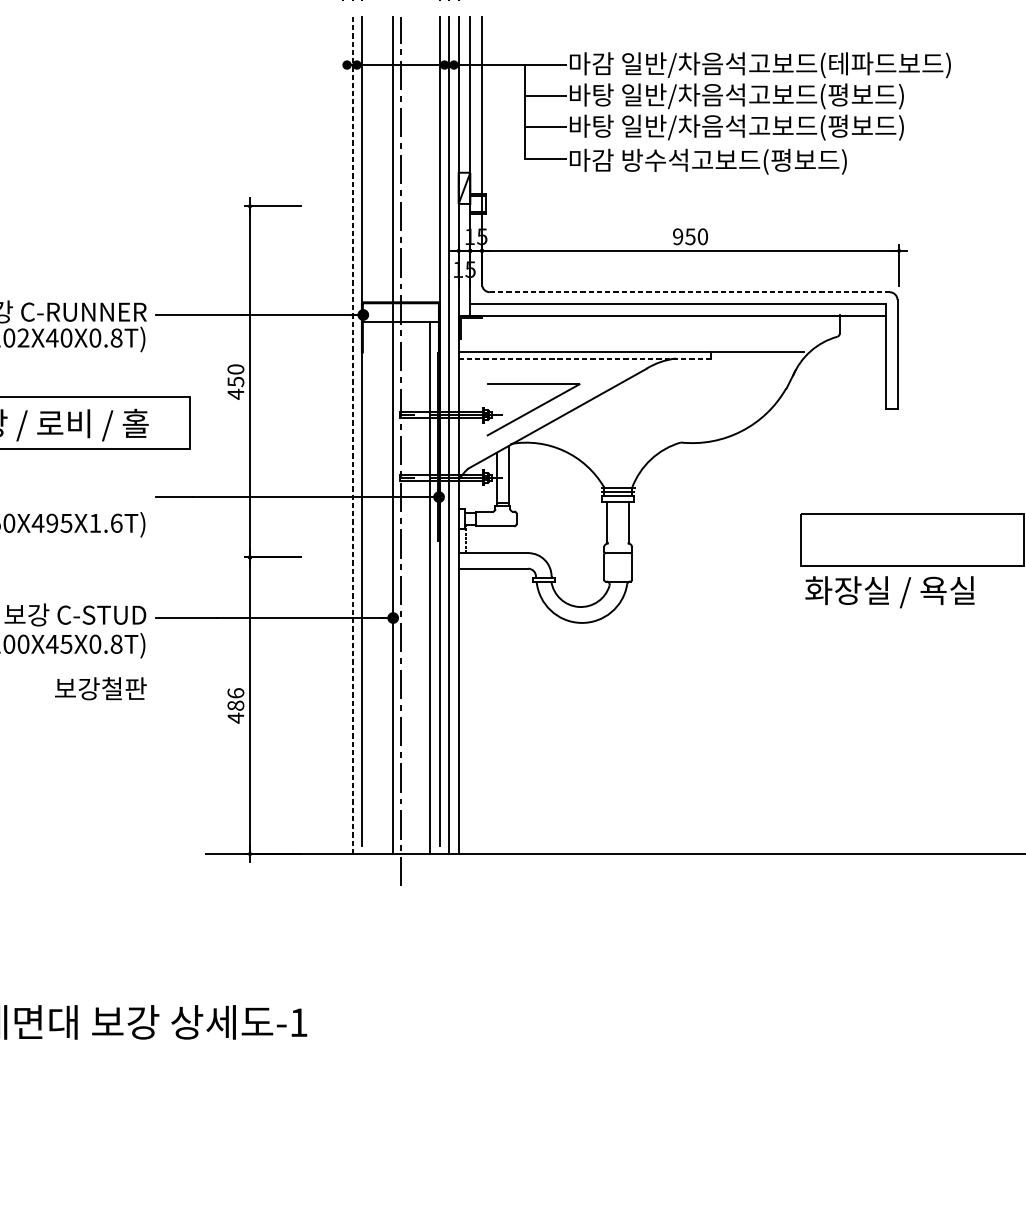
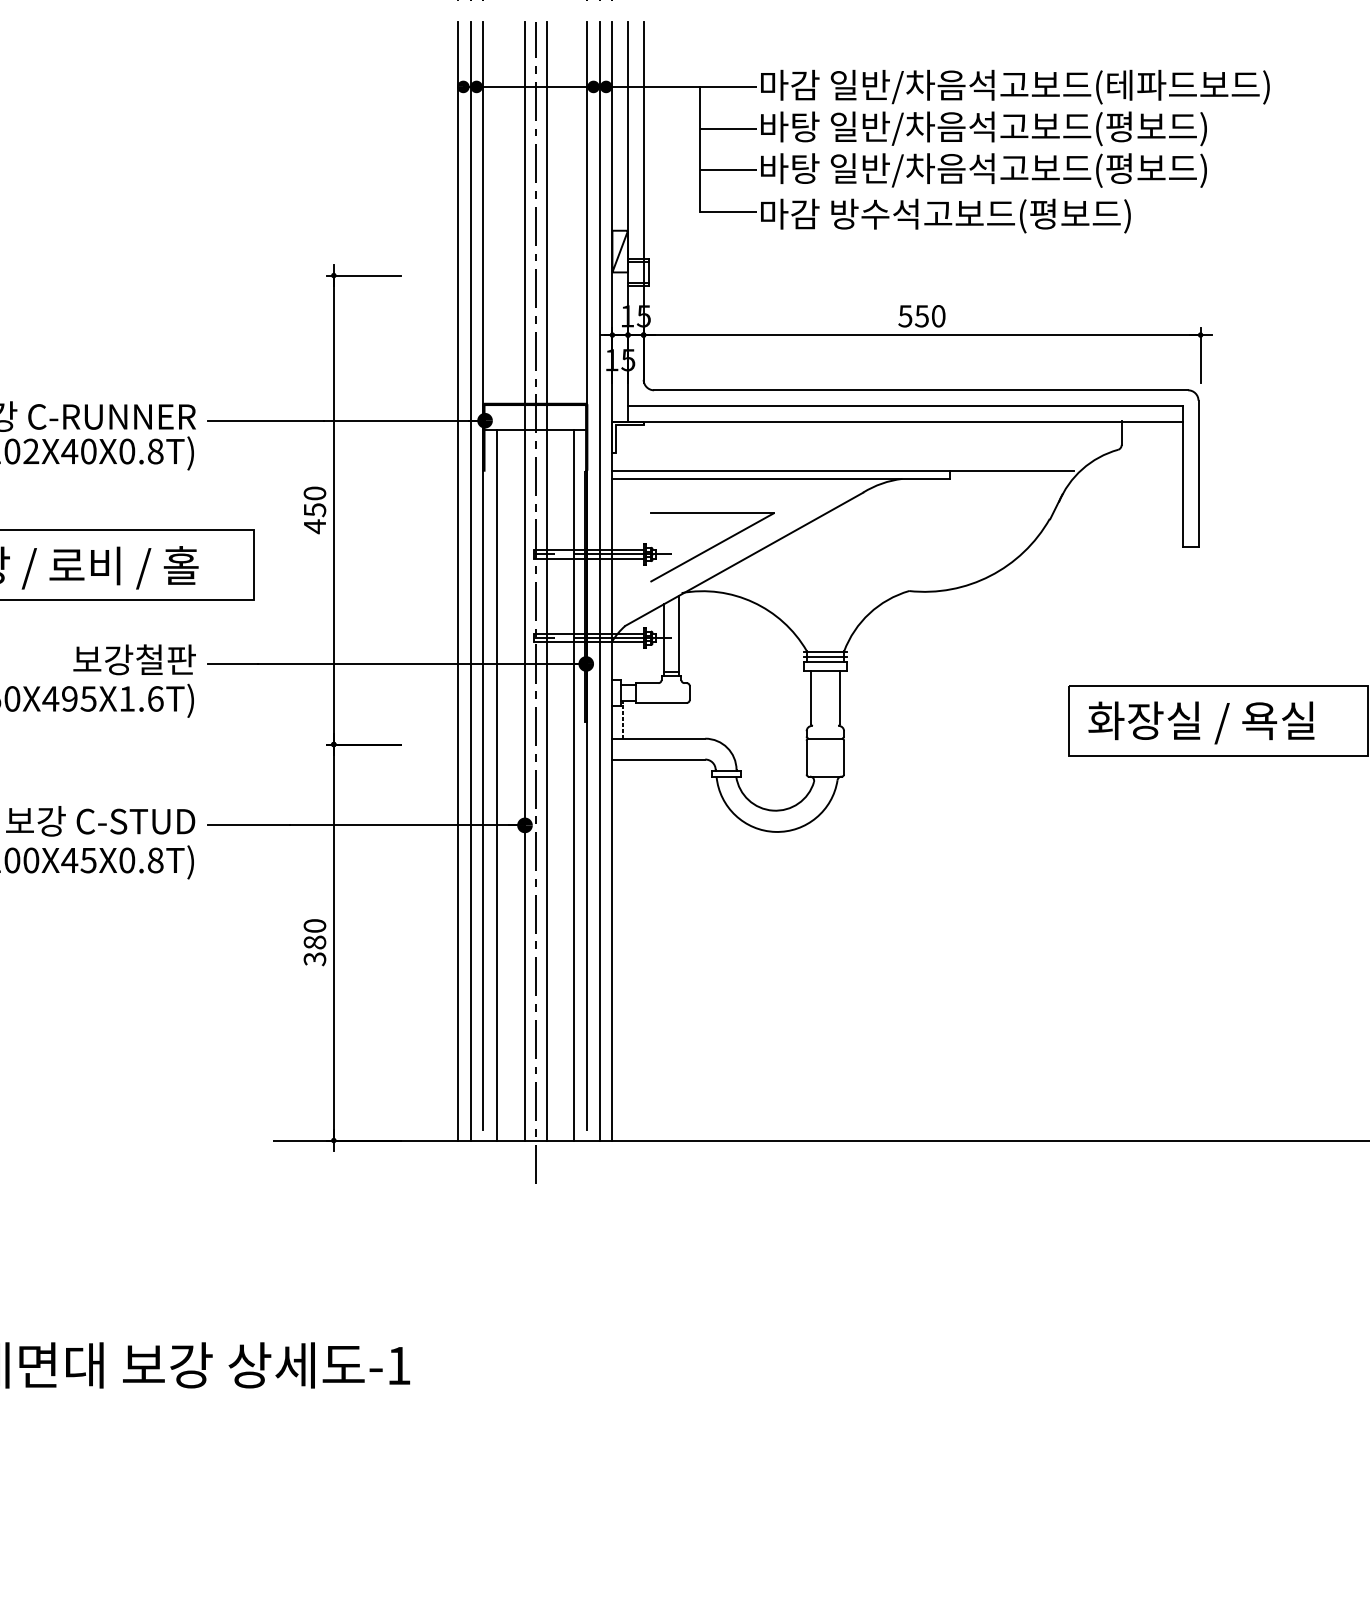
text: (678, 236) -> (905, 316), 950 -> 550
line: (690, 292) -> (921, 390), dashed -> solid
line: (585, 358) -> (781, 478), dashed -> solid
line: (352, 434) -> (470, 580), dashed -> solid
line: (343, 435) -> (458, 581), added
line: (409, 435) -> (546, 581), added
line: (371, 588) -> (496, 785), added
text: (890, 591) -> (1201, 722), moved
text: (100, 688) -> (134, 659), moved
text: (235, 705) -> (314, 942), 486 -> 380

